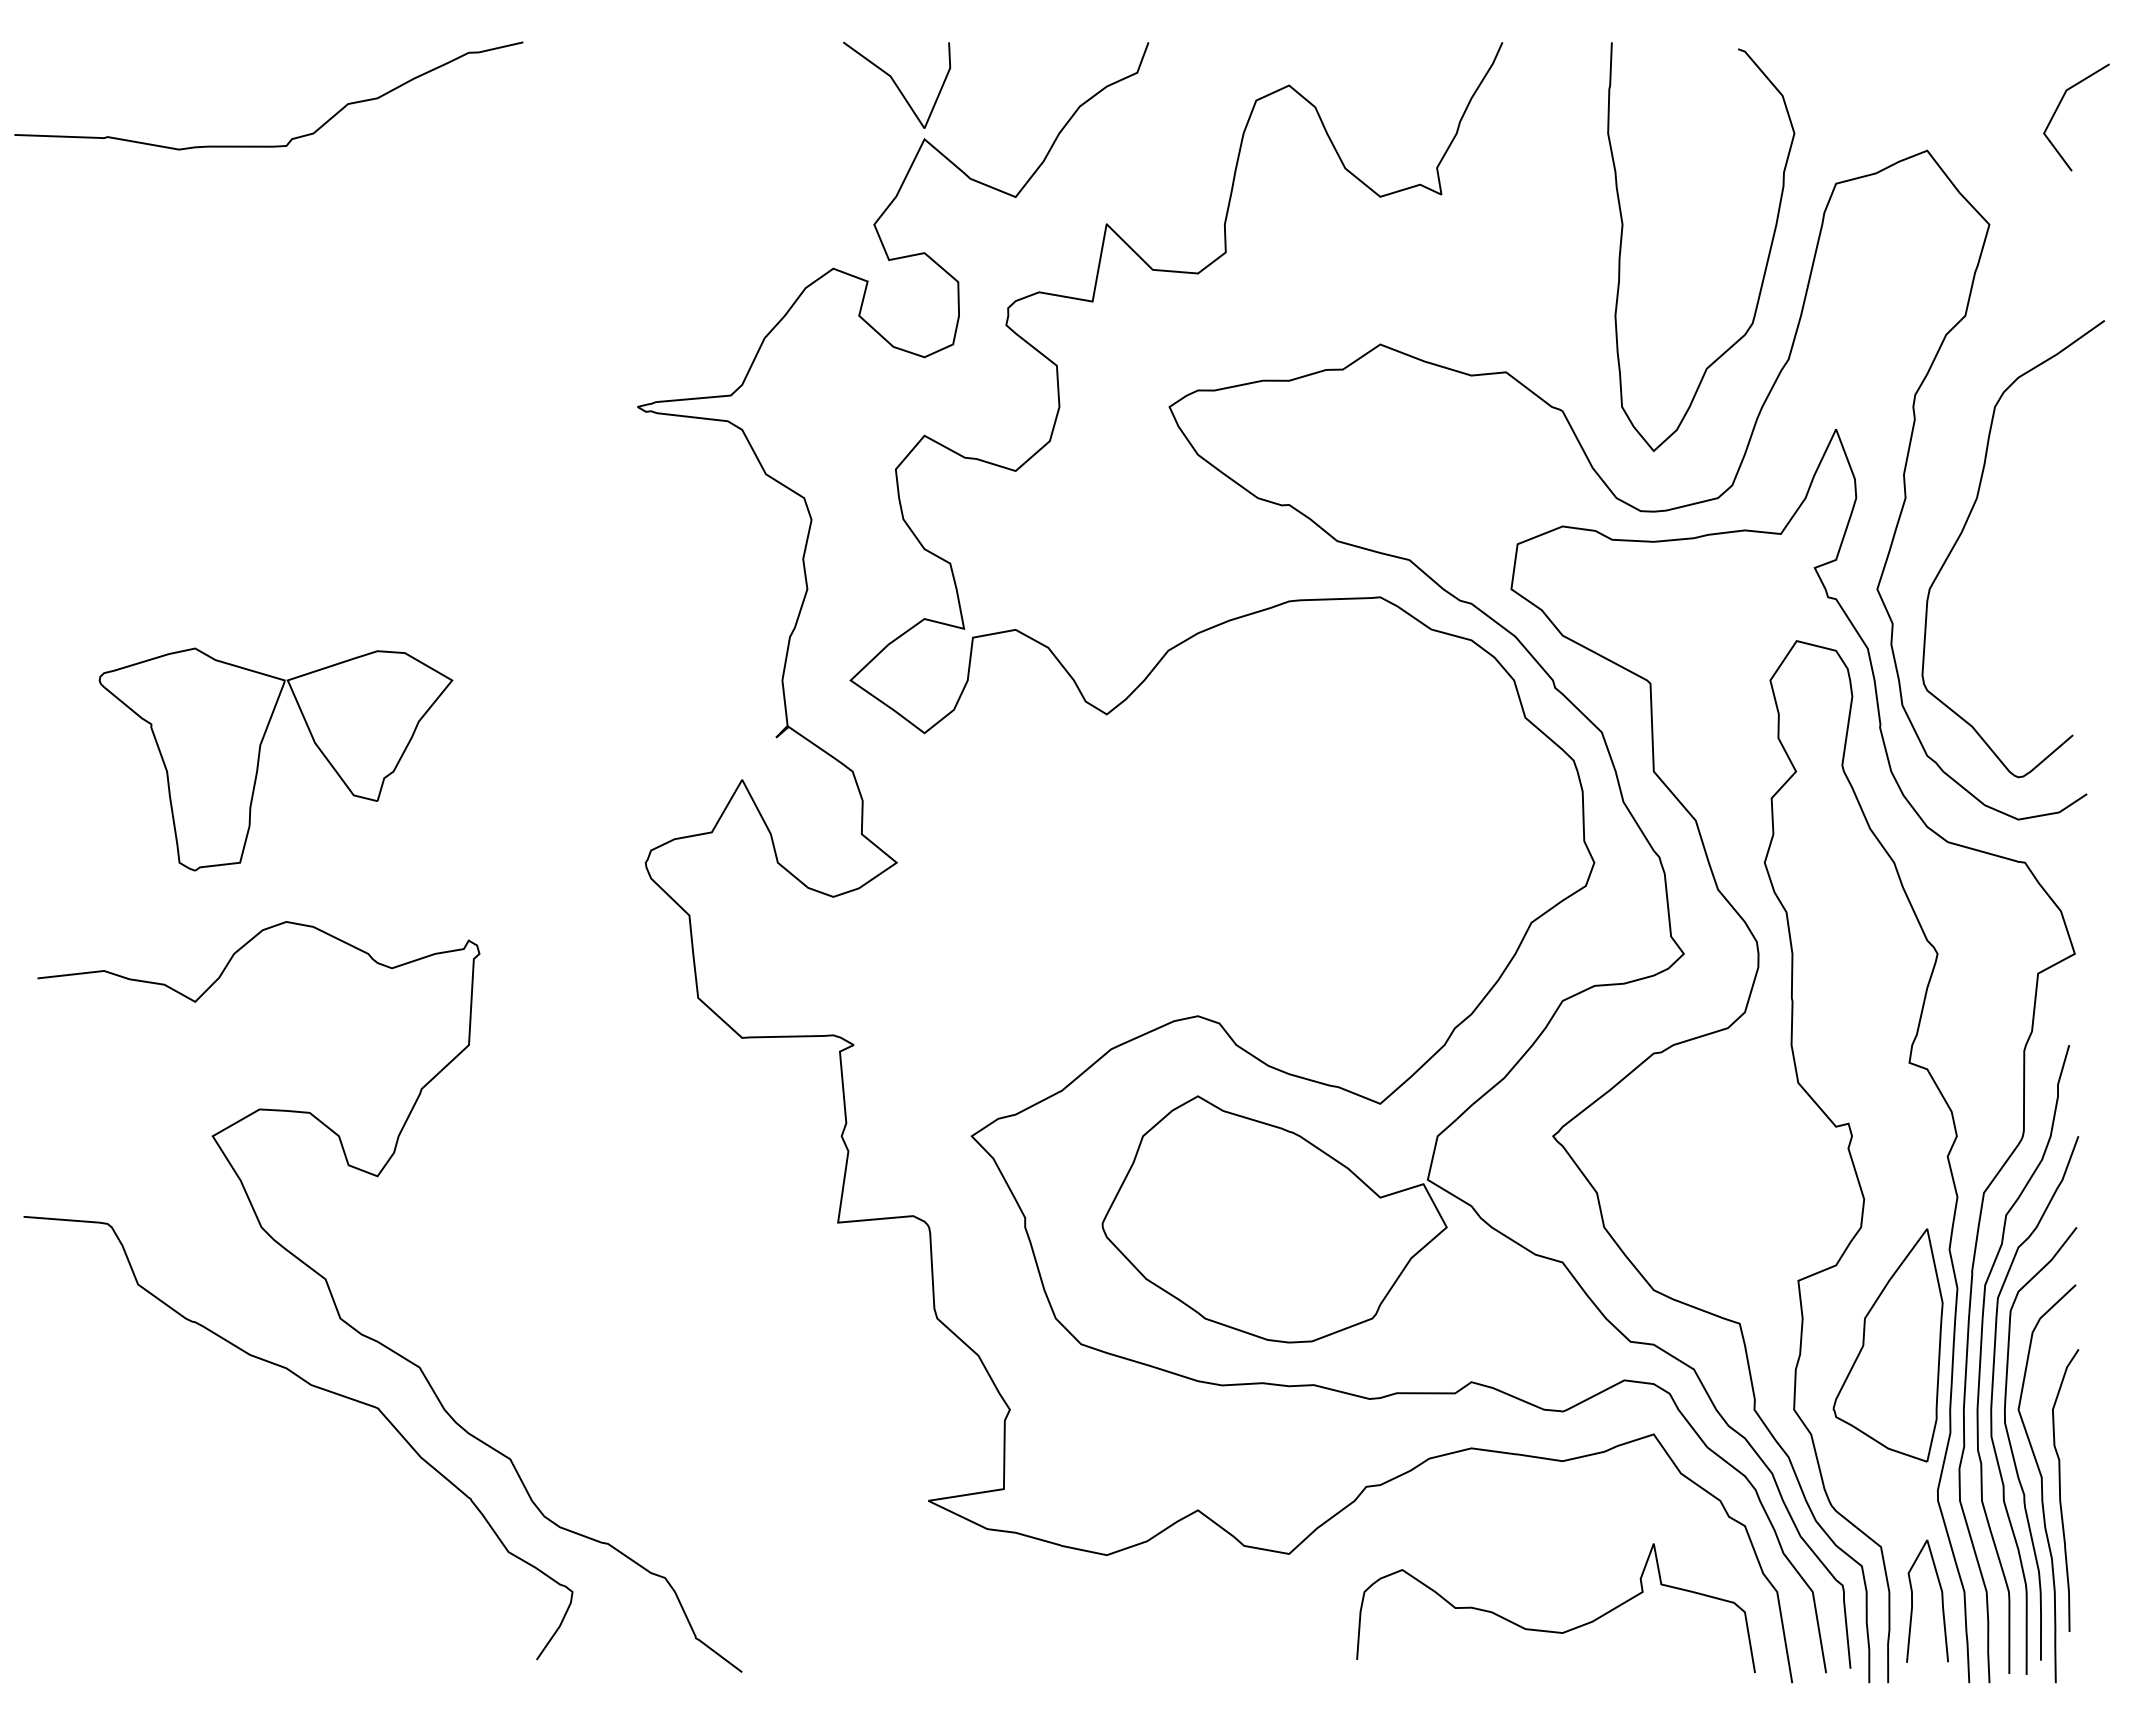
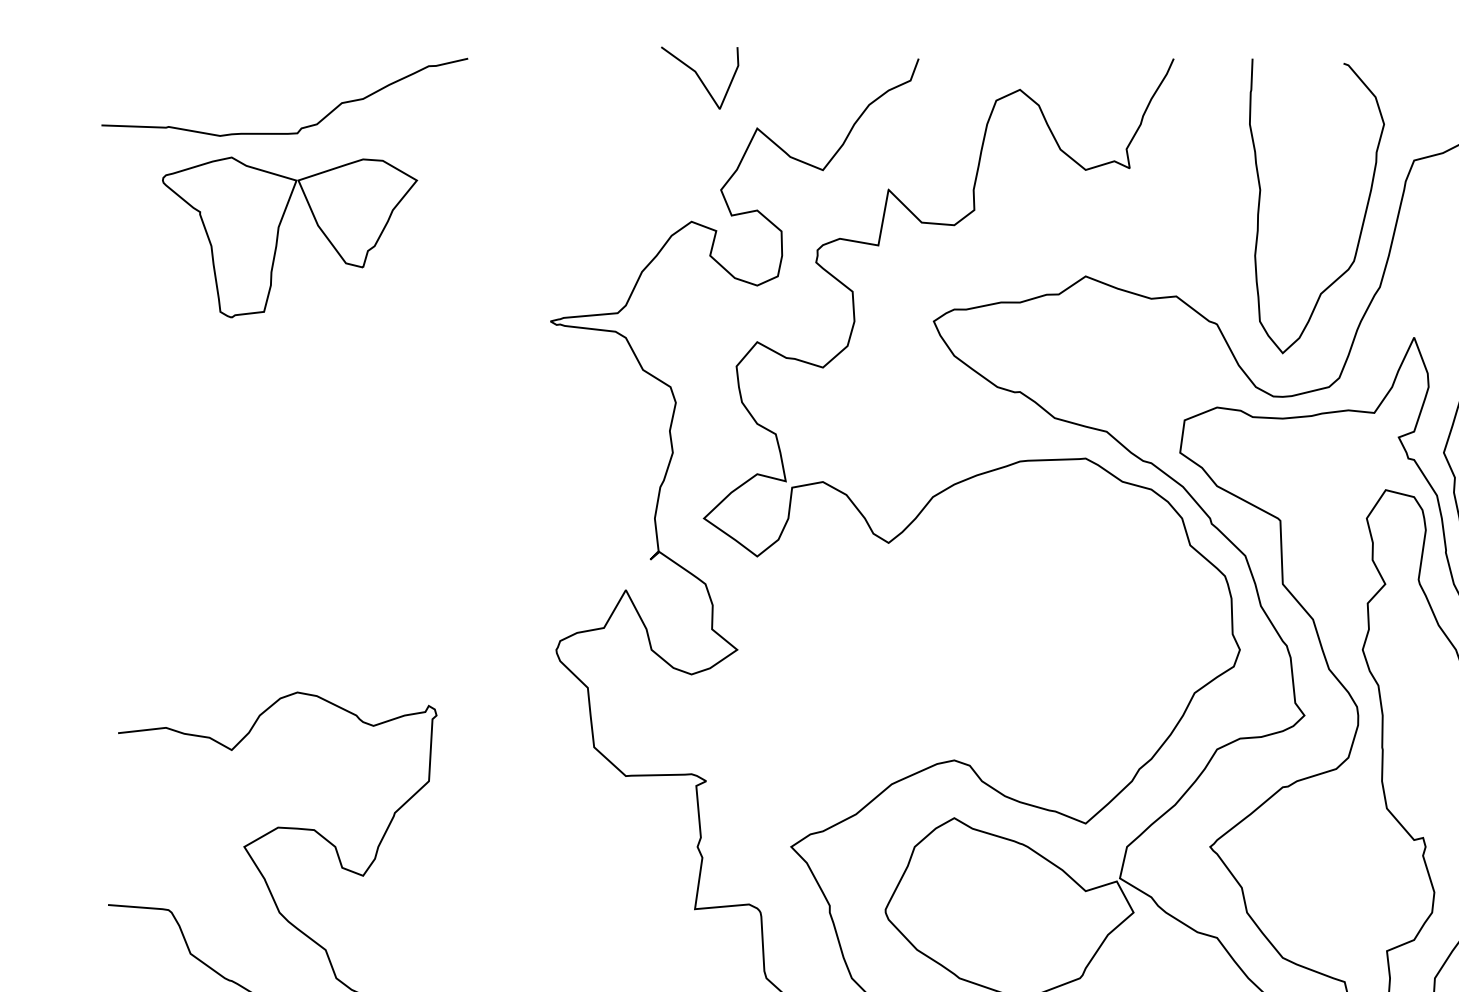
line: (896, 84) -> (699, 77), moved
part: (260, 754) -> (278, 233), moved

